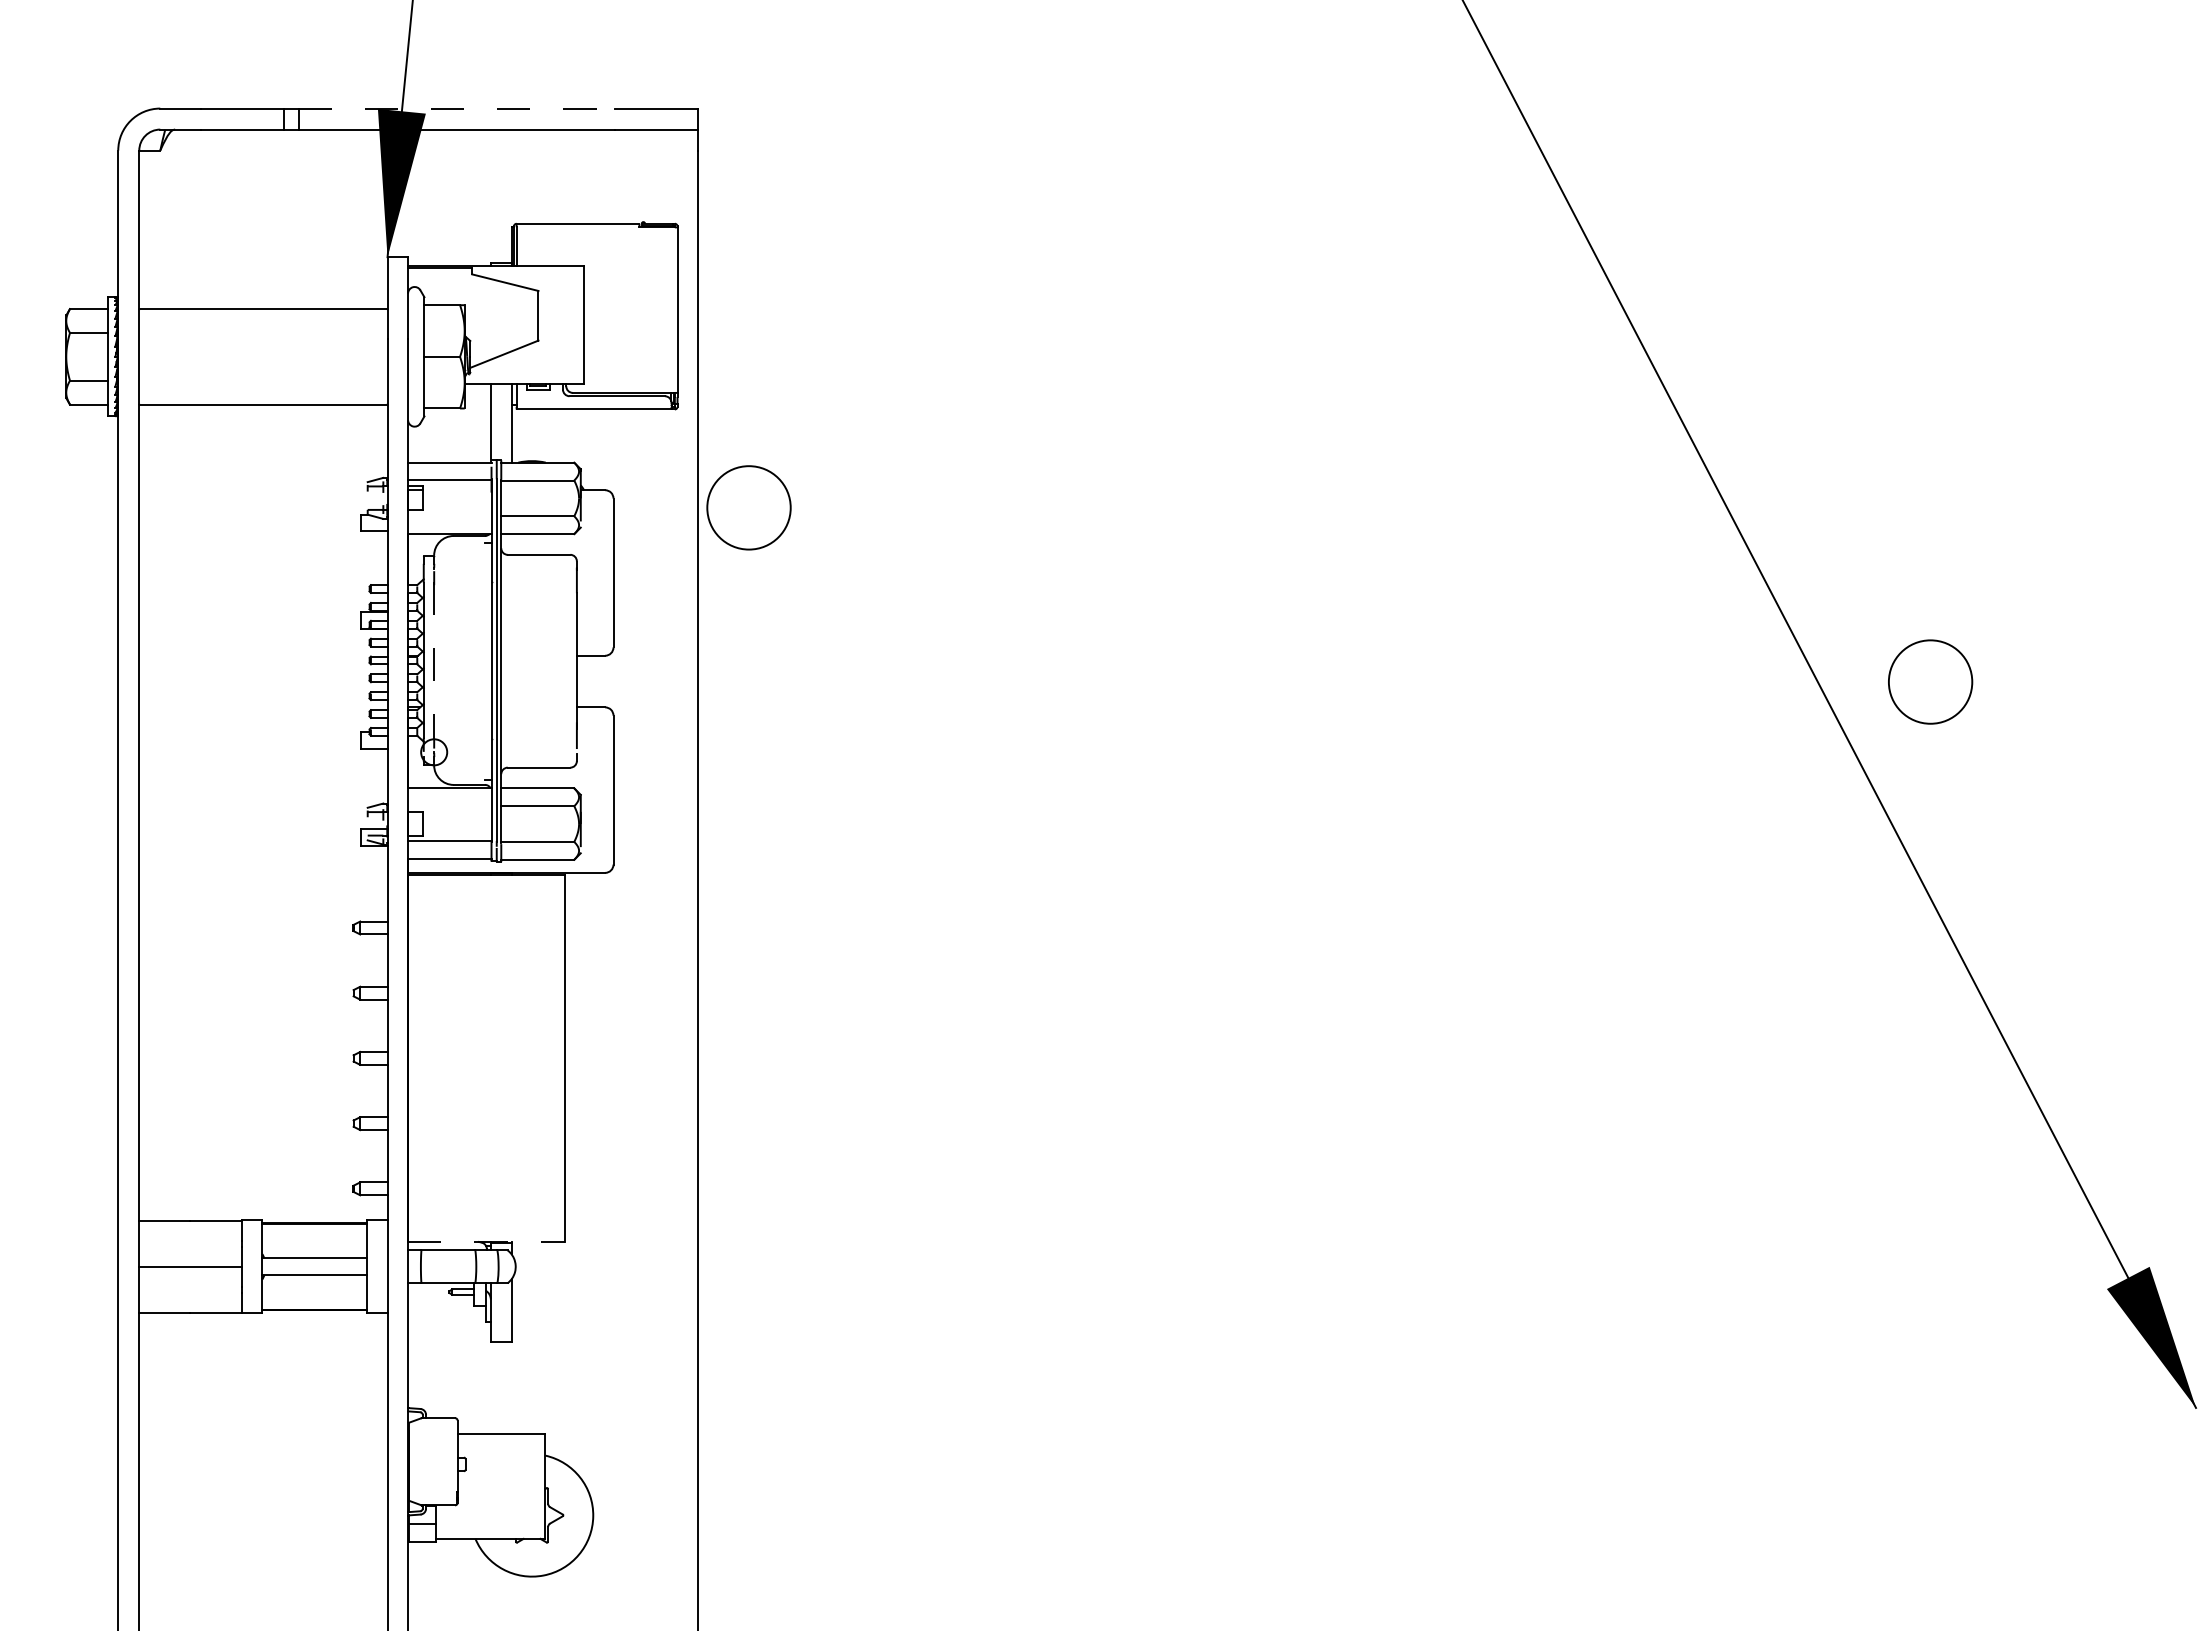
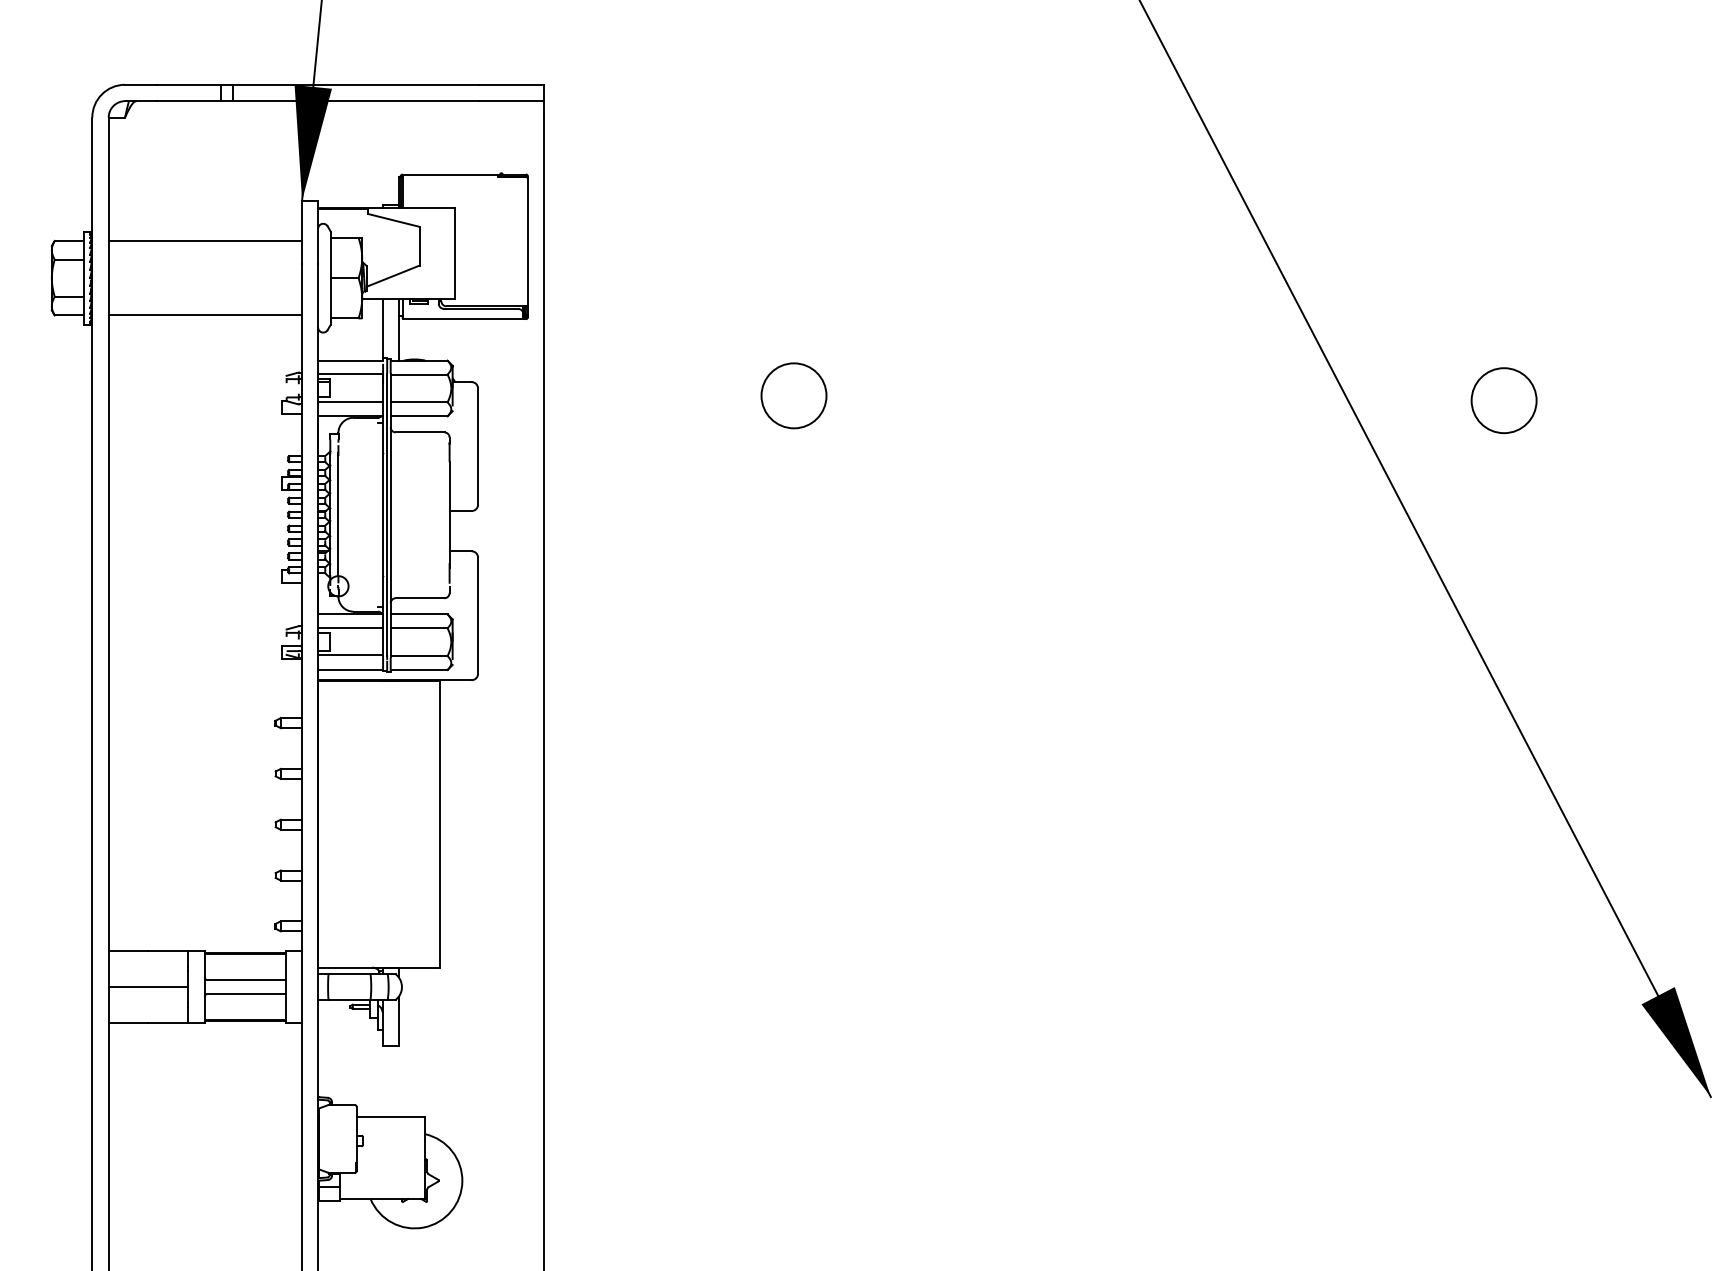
line: (457, 108) -> (356, 84), dashed -> solid
circle: (748, 507) -> (793, 395), moved
line: (449, 515) -> (350, 401), added
line: (434, 660) -> (338, 514), dashed -> solid
circle: (1930, 681) -> (1504, 400), moved
line: (449, 805) -> (350, 627), added
line: (487, 1241) -> (379, 967), dashed -> solid

